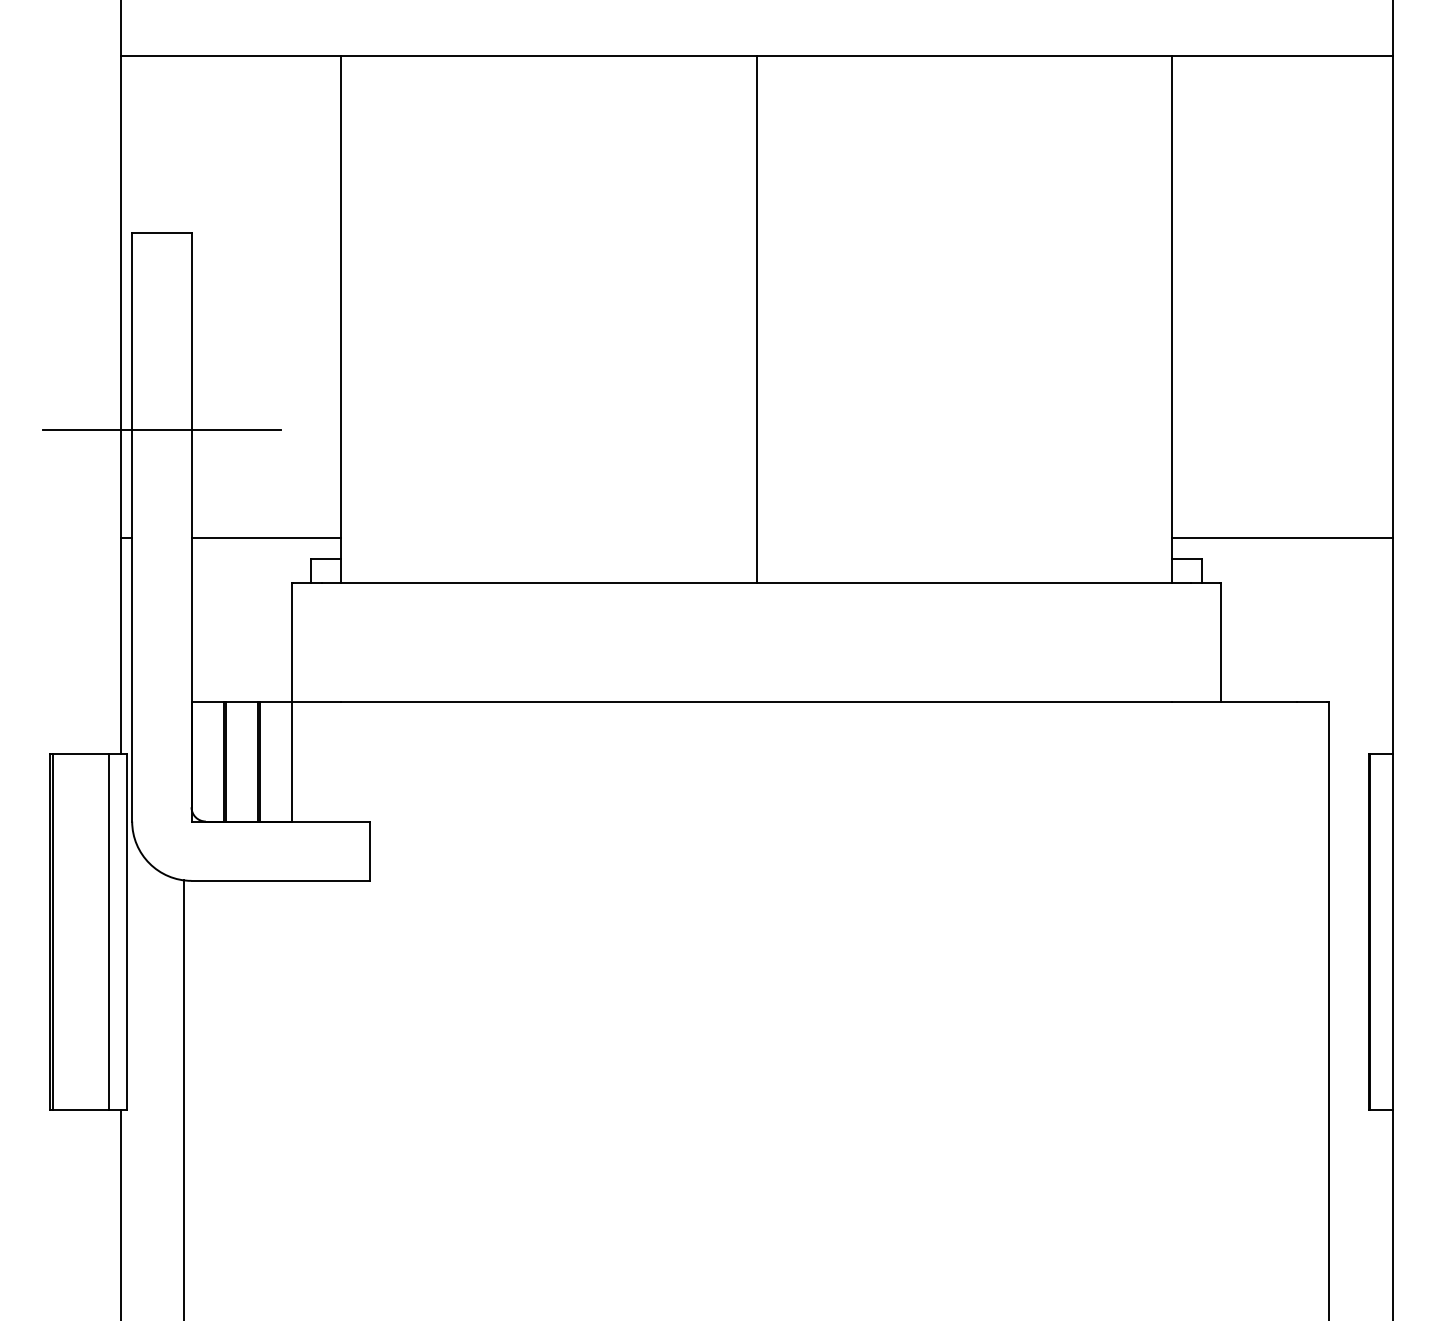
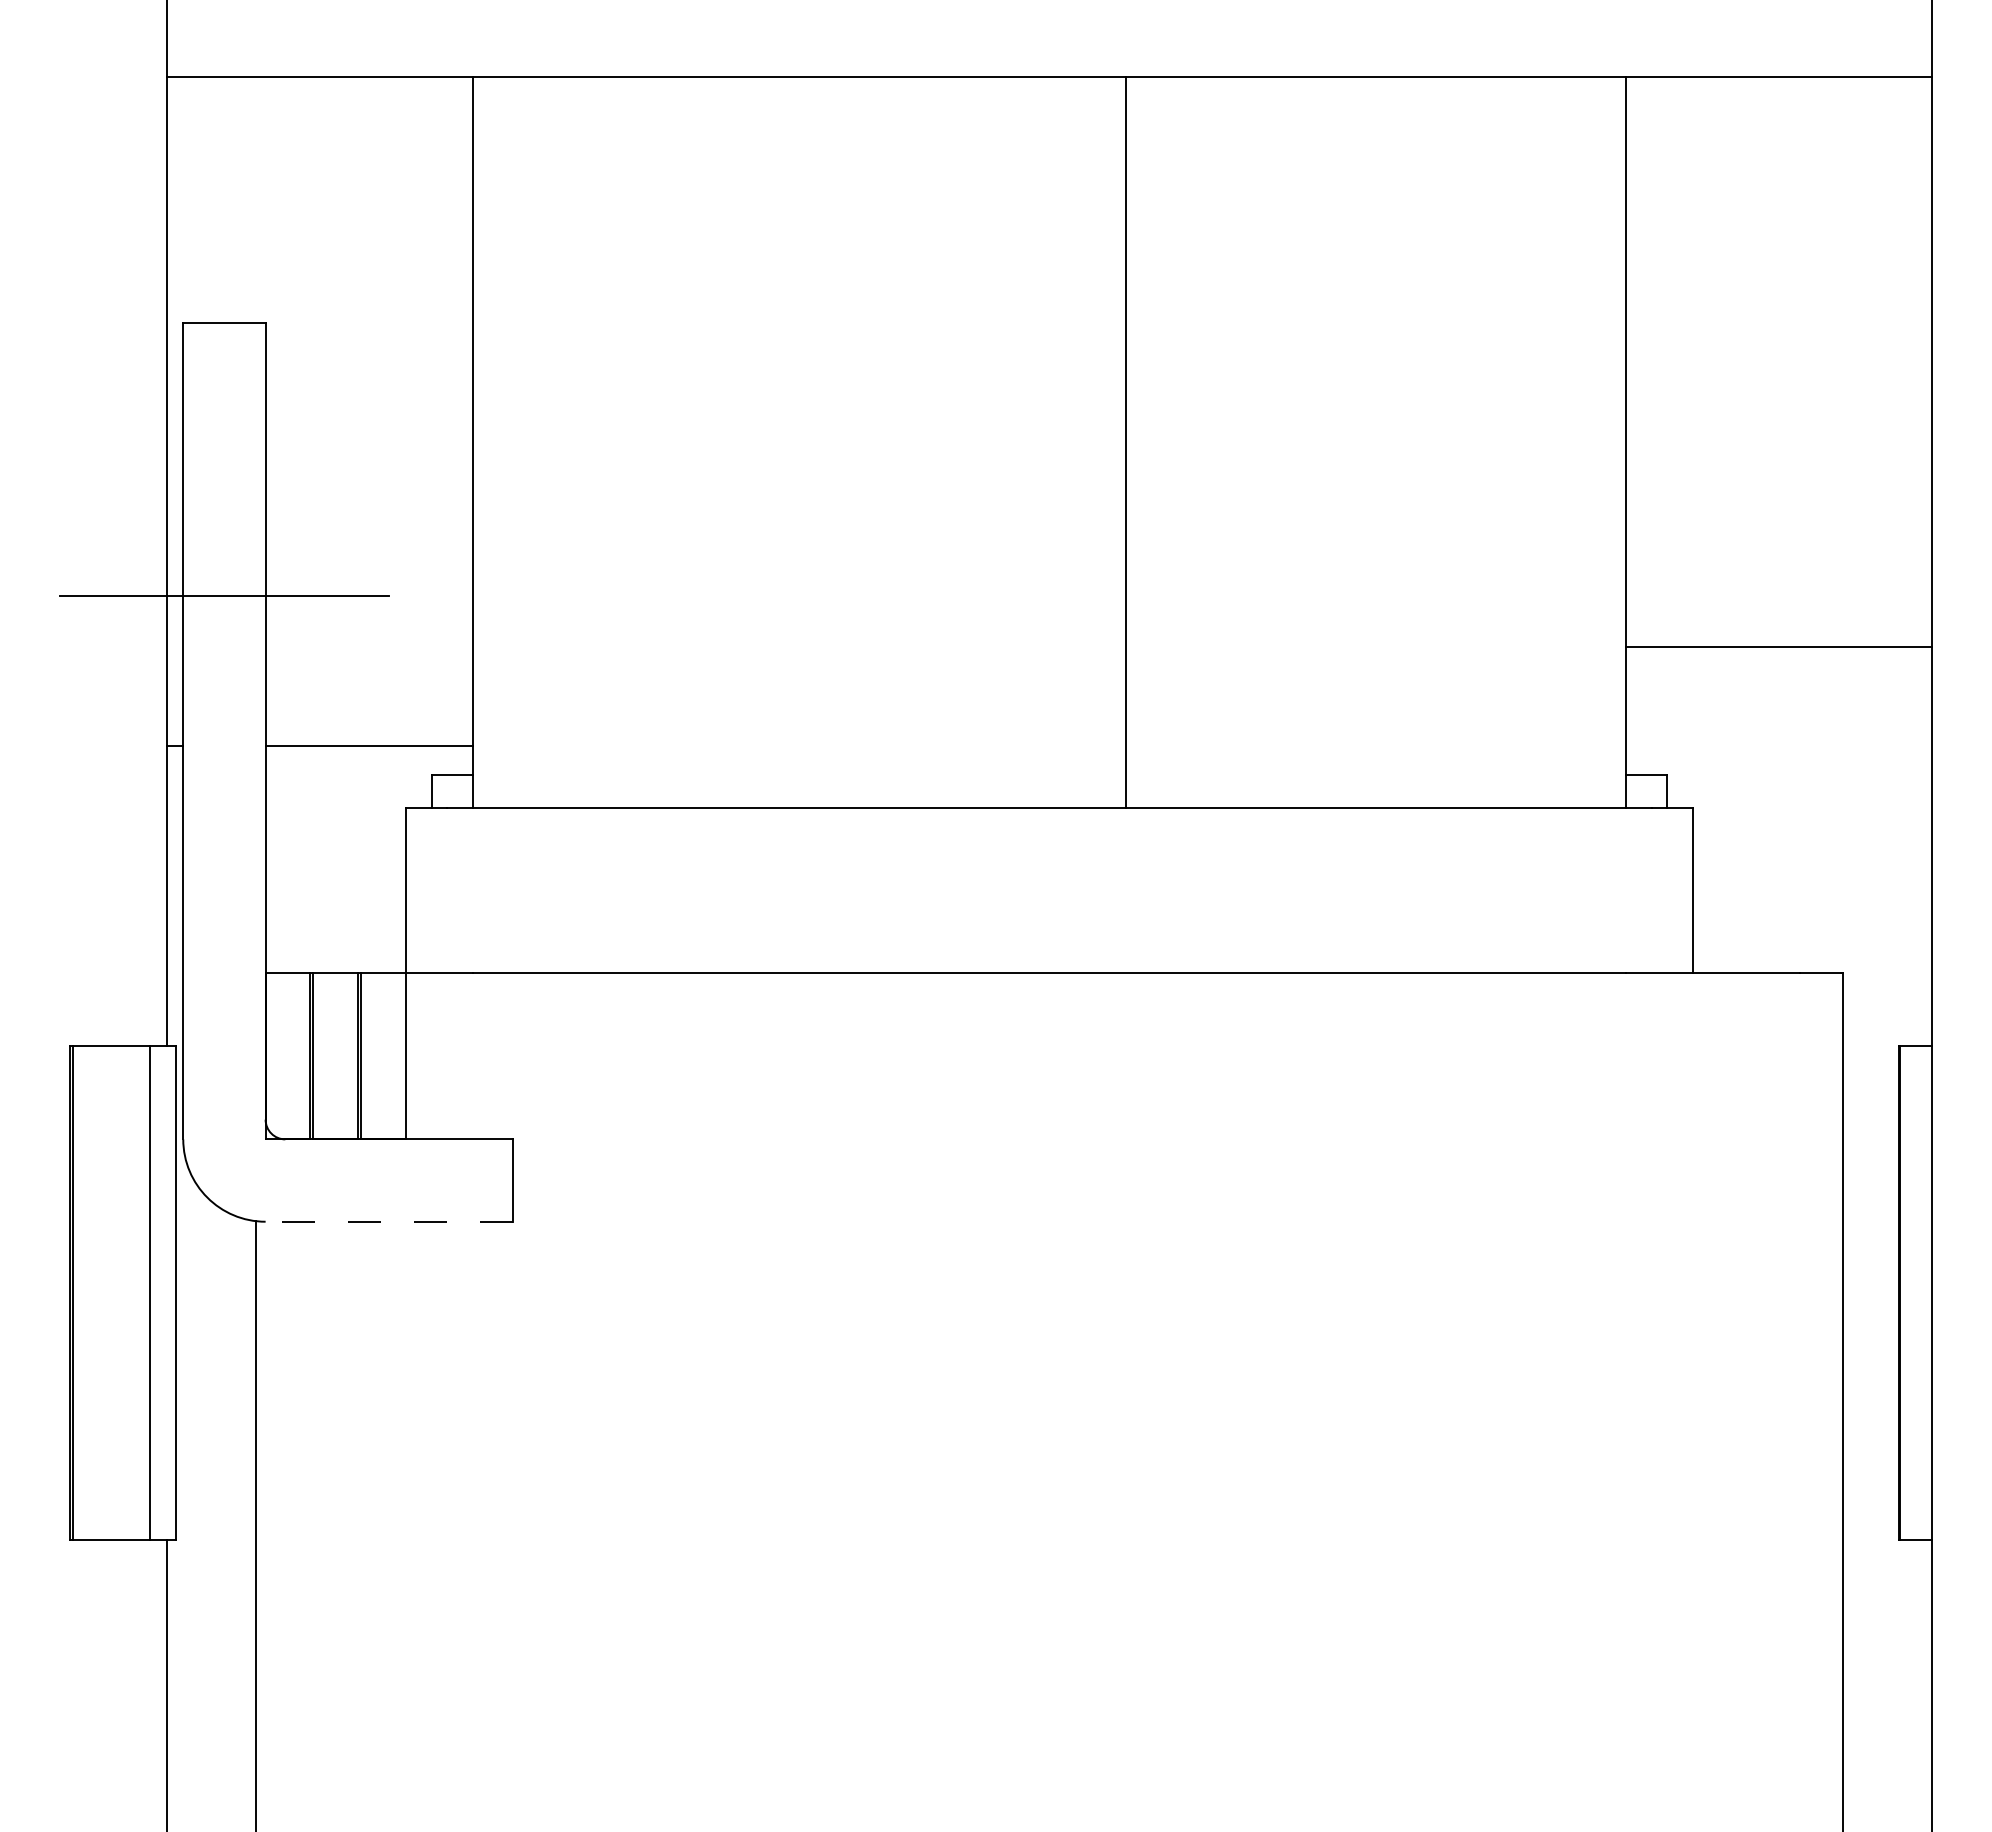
line: (756, 319) -> (1125, 442), moved
line: (1282, 537) -> (1778, 646), moved
line: (280, 880) -> (389, 1221), solid -> dashed

